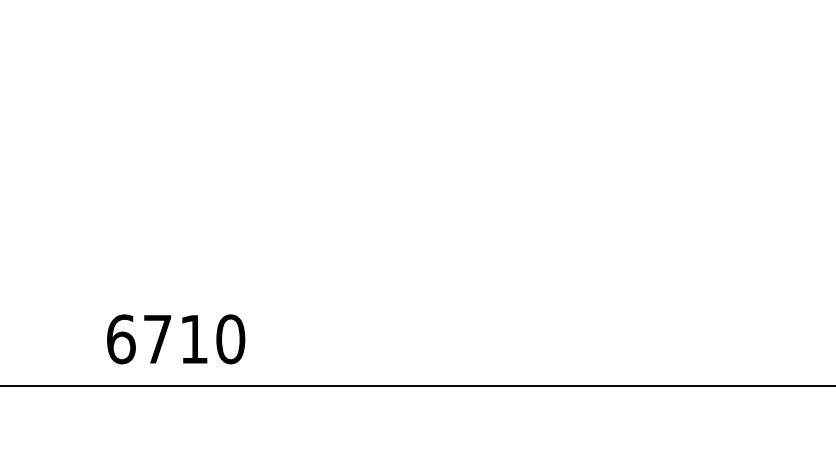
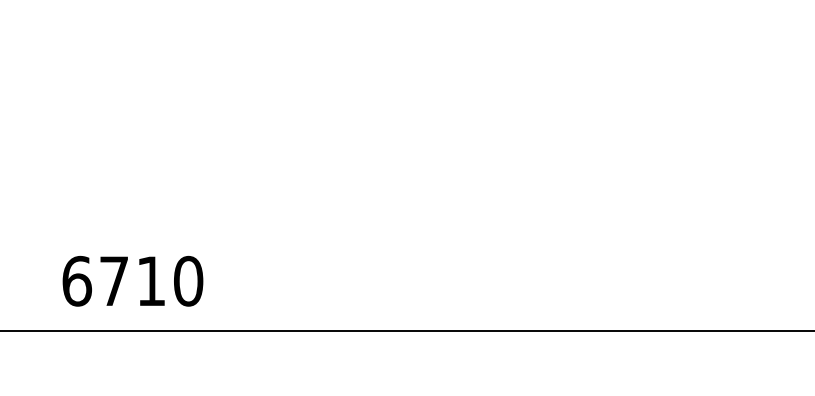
text: (176, 339) -> (133, 281), moved

